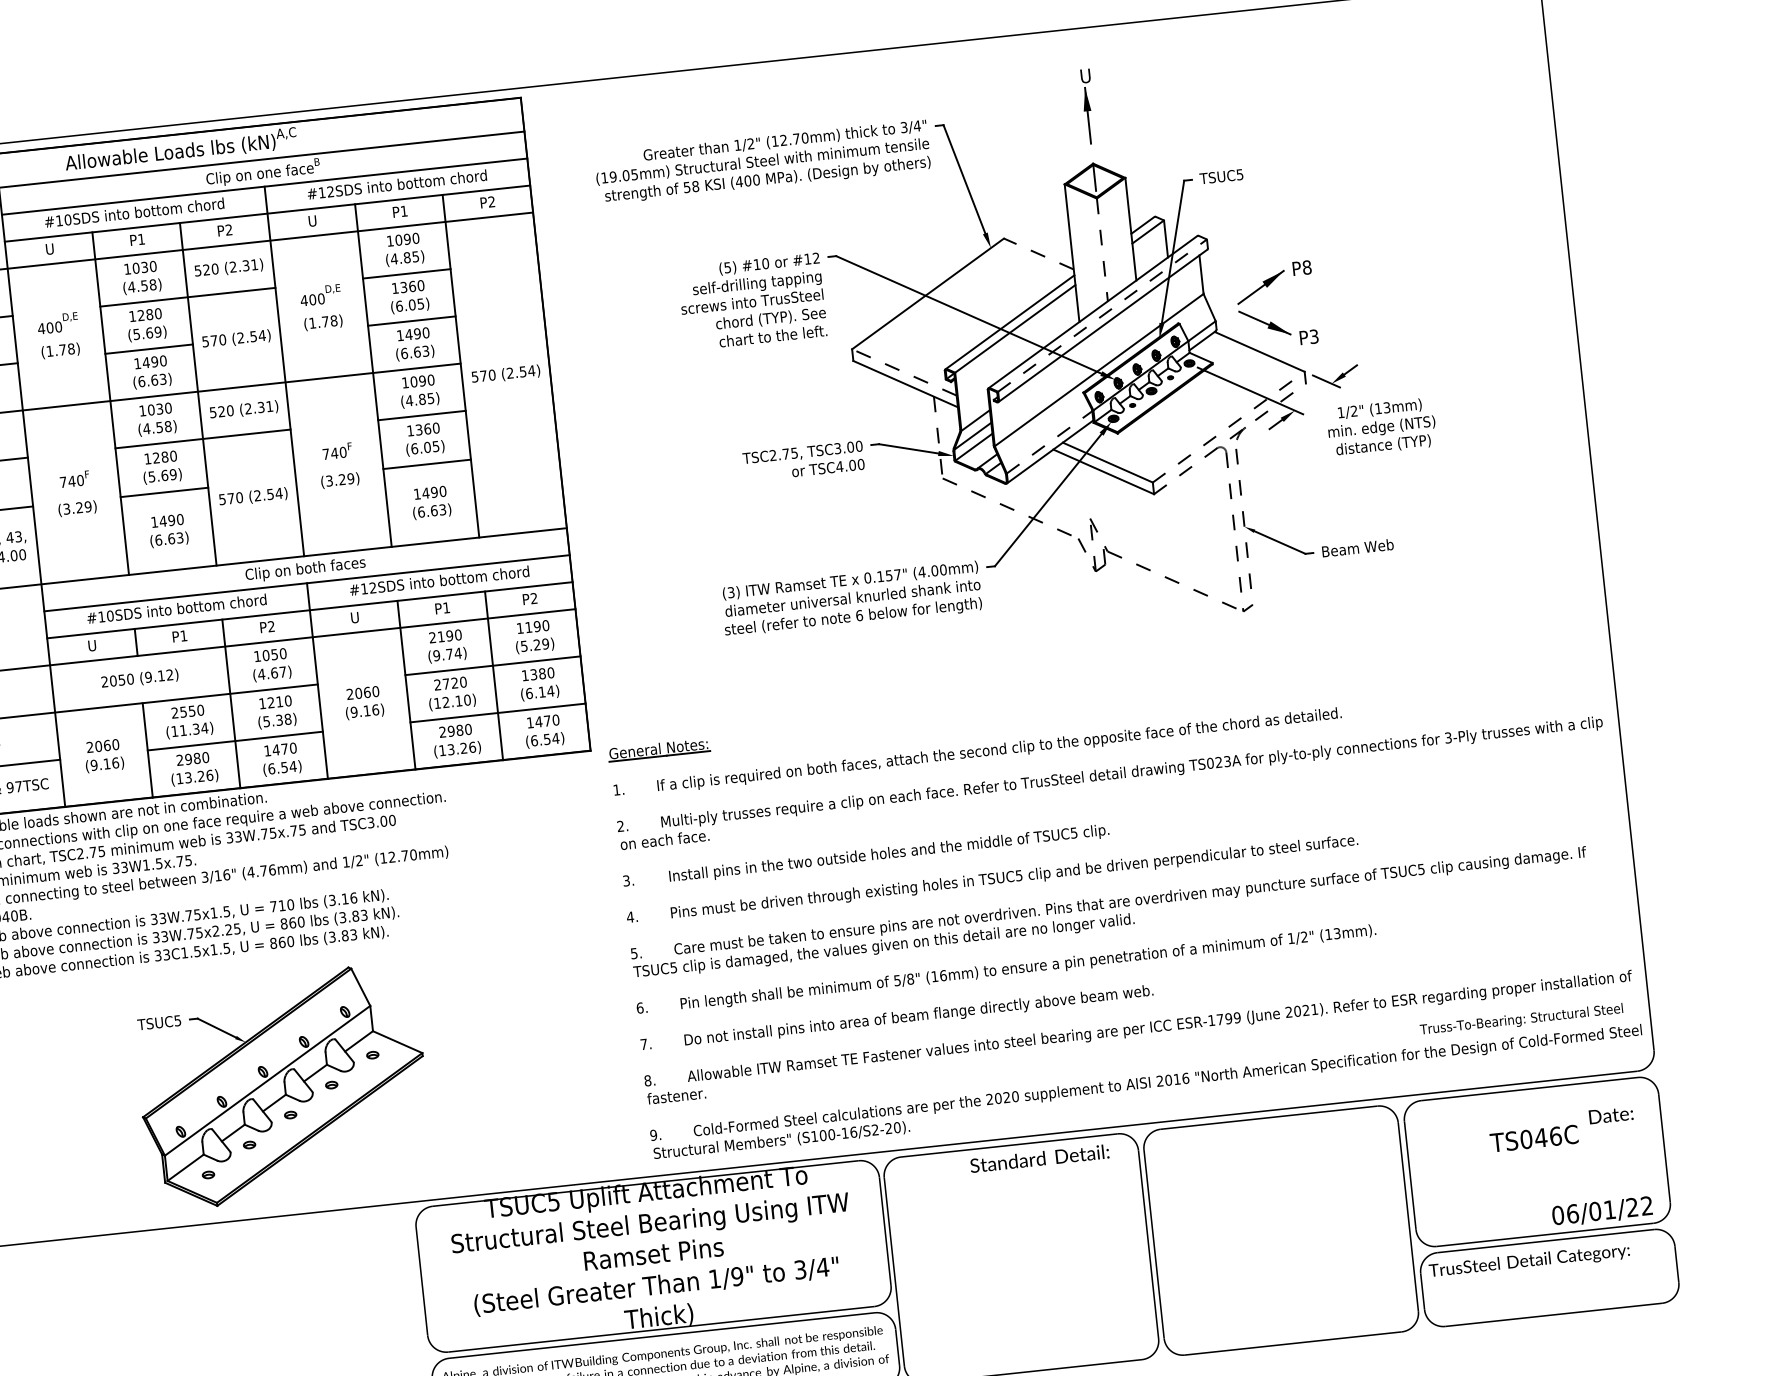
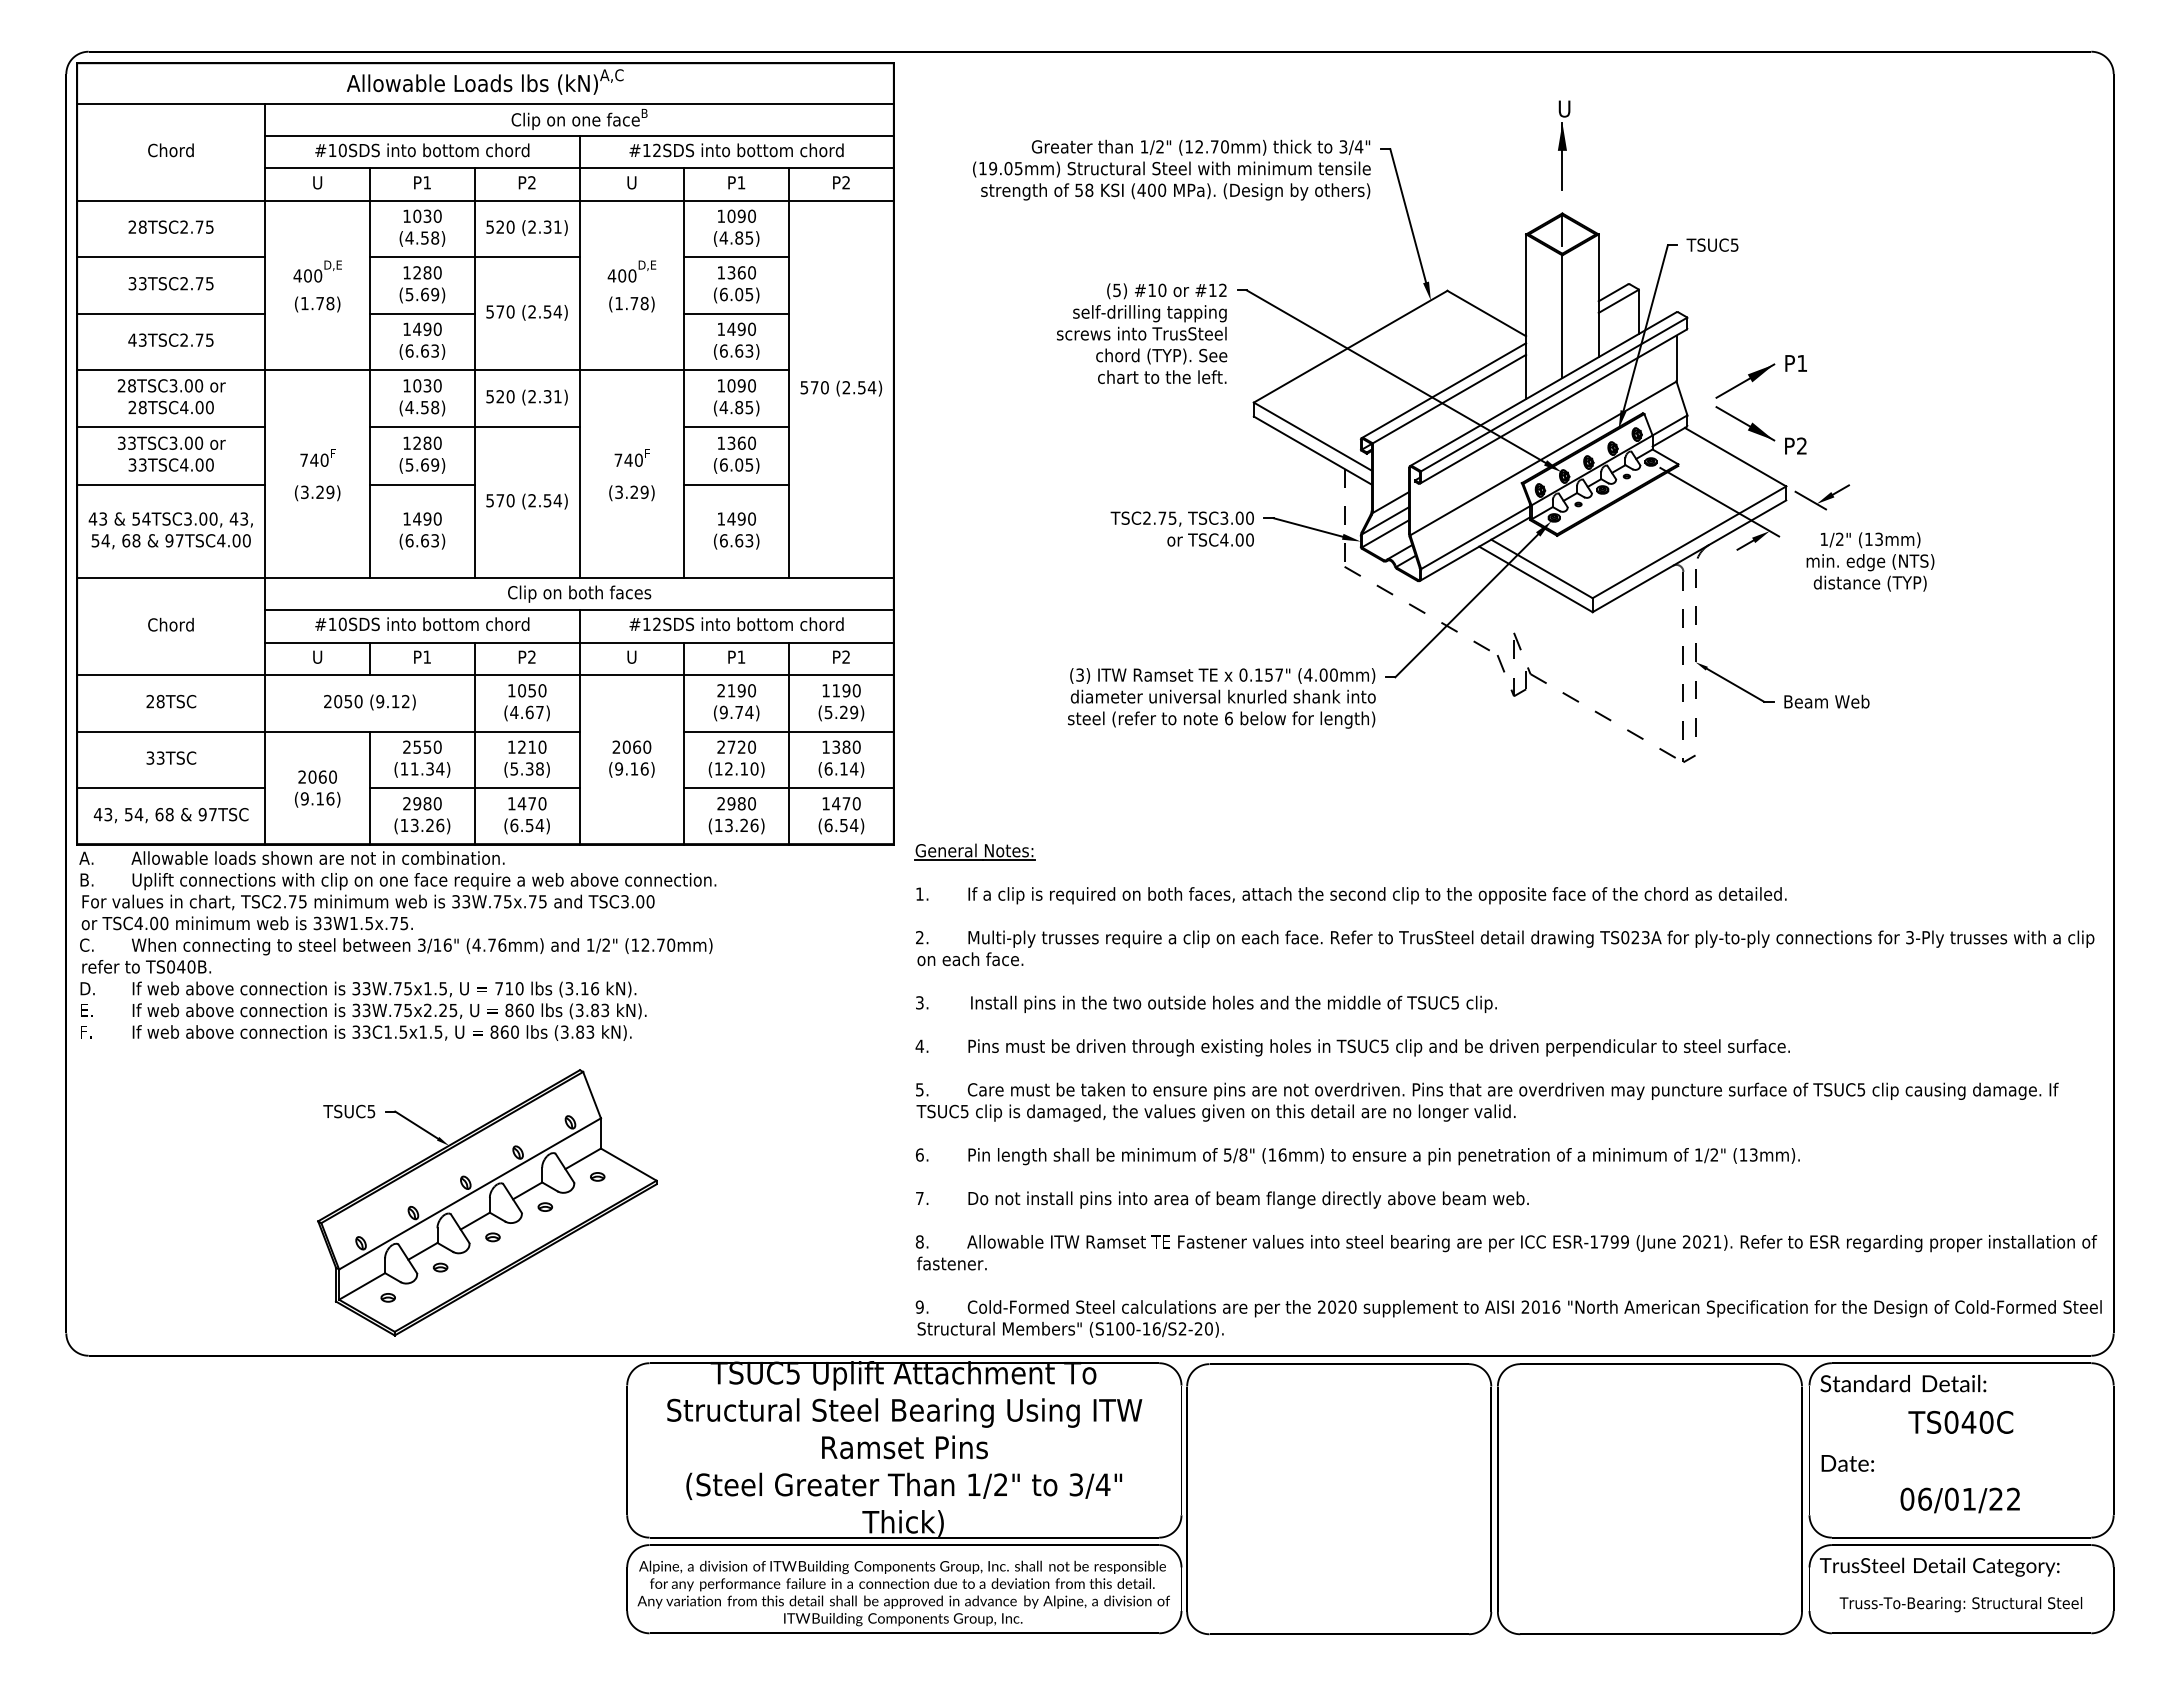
line: (1102, 250) -> (1562, 317), dashed -> solid
line: (1038, 254) -> (1486, 313), dashed -> solid
text: (1307, 267) -> (1802, 363), P8 -> P1
line: (1102, 315) -> (1554, 394), dashed -> solid
text: (1313, 336) -> (1801, 445), P3 -> P2
line: (904, 372) -> (1312, 436), dashed -> solid
line: (1228, 427) -> (1689, 542), dashed -> solid
line: (1230, 439) -> (1689, 556), dashed -> solid
line: (1049, 442) -> (1475, 537), dashed -> solid
text: (1521, 1020) -> (1960, 1604), moved
text: (1610, 1115) -> (1847, 1463), moved
text: (1555, 1135) -> (1986, 1421), TS046C -> TS040C
text: (1039, 1158) -> (1903, 1383), moved
text: (1601, 1211) -> (1959, 1500), moved
text: (736, 1276) -> (1000, 1484), 1/9" -> 1/2"

